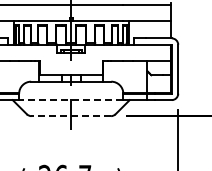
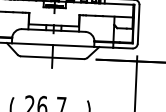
line: (70, 100) -> (52, 45), dashed -> solid
line: (71, 116) -> (52, 58), dashed -> solid

